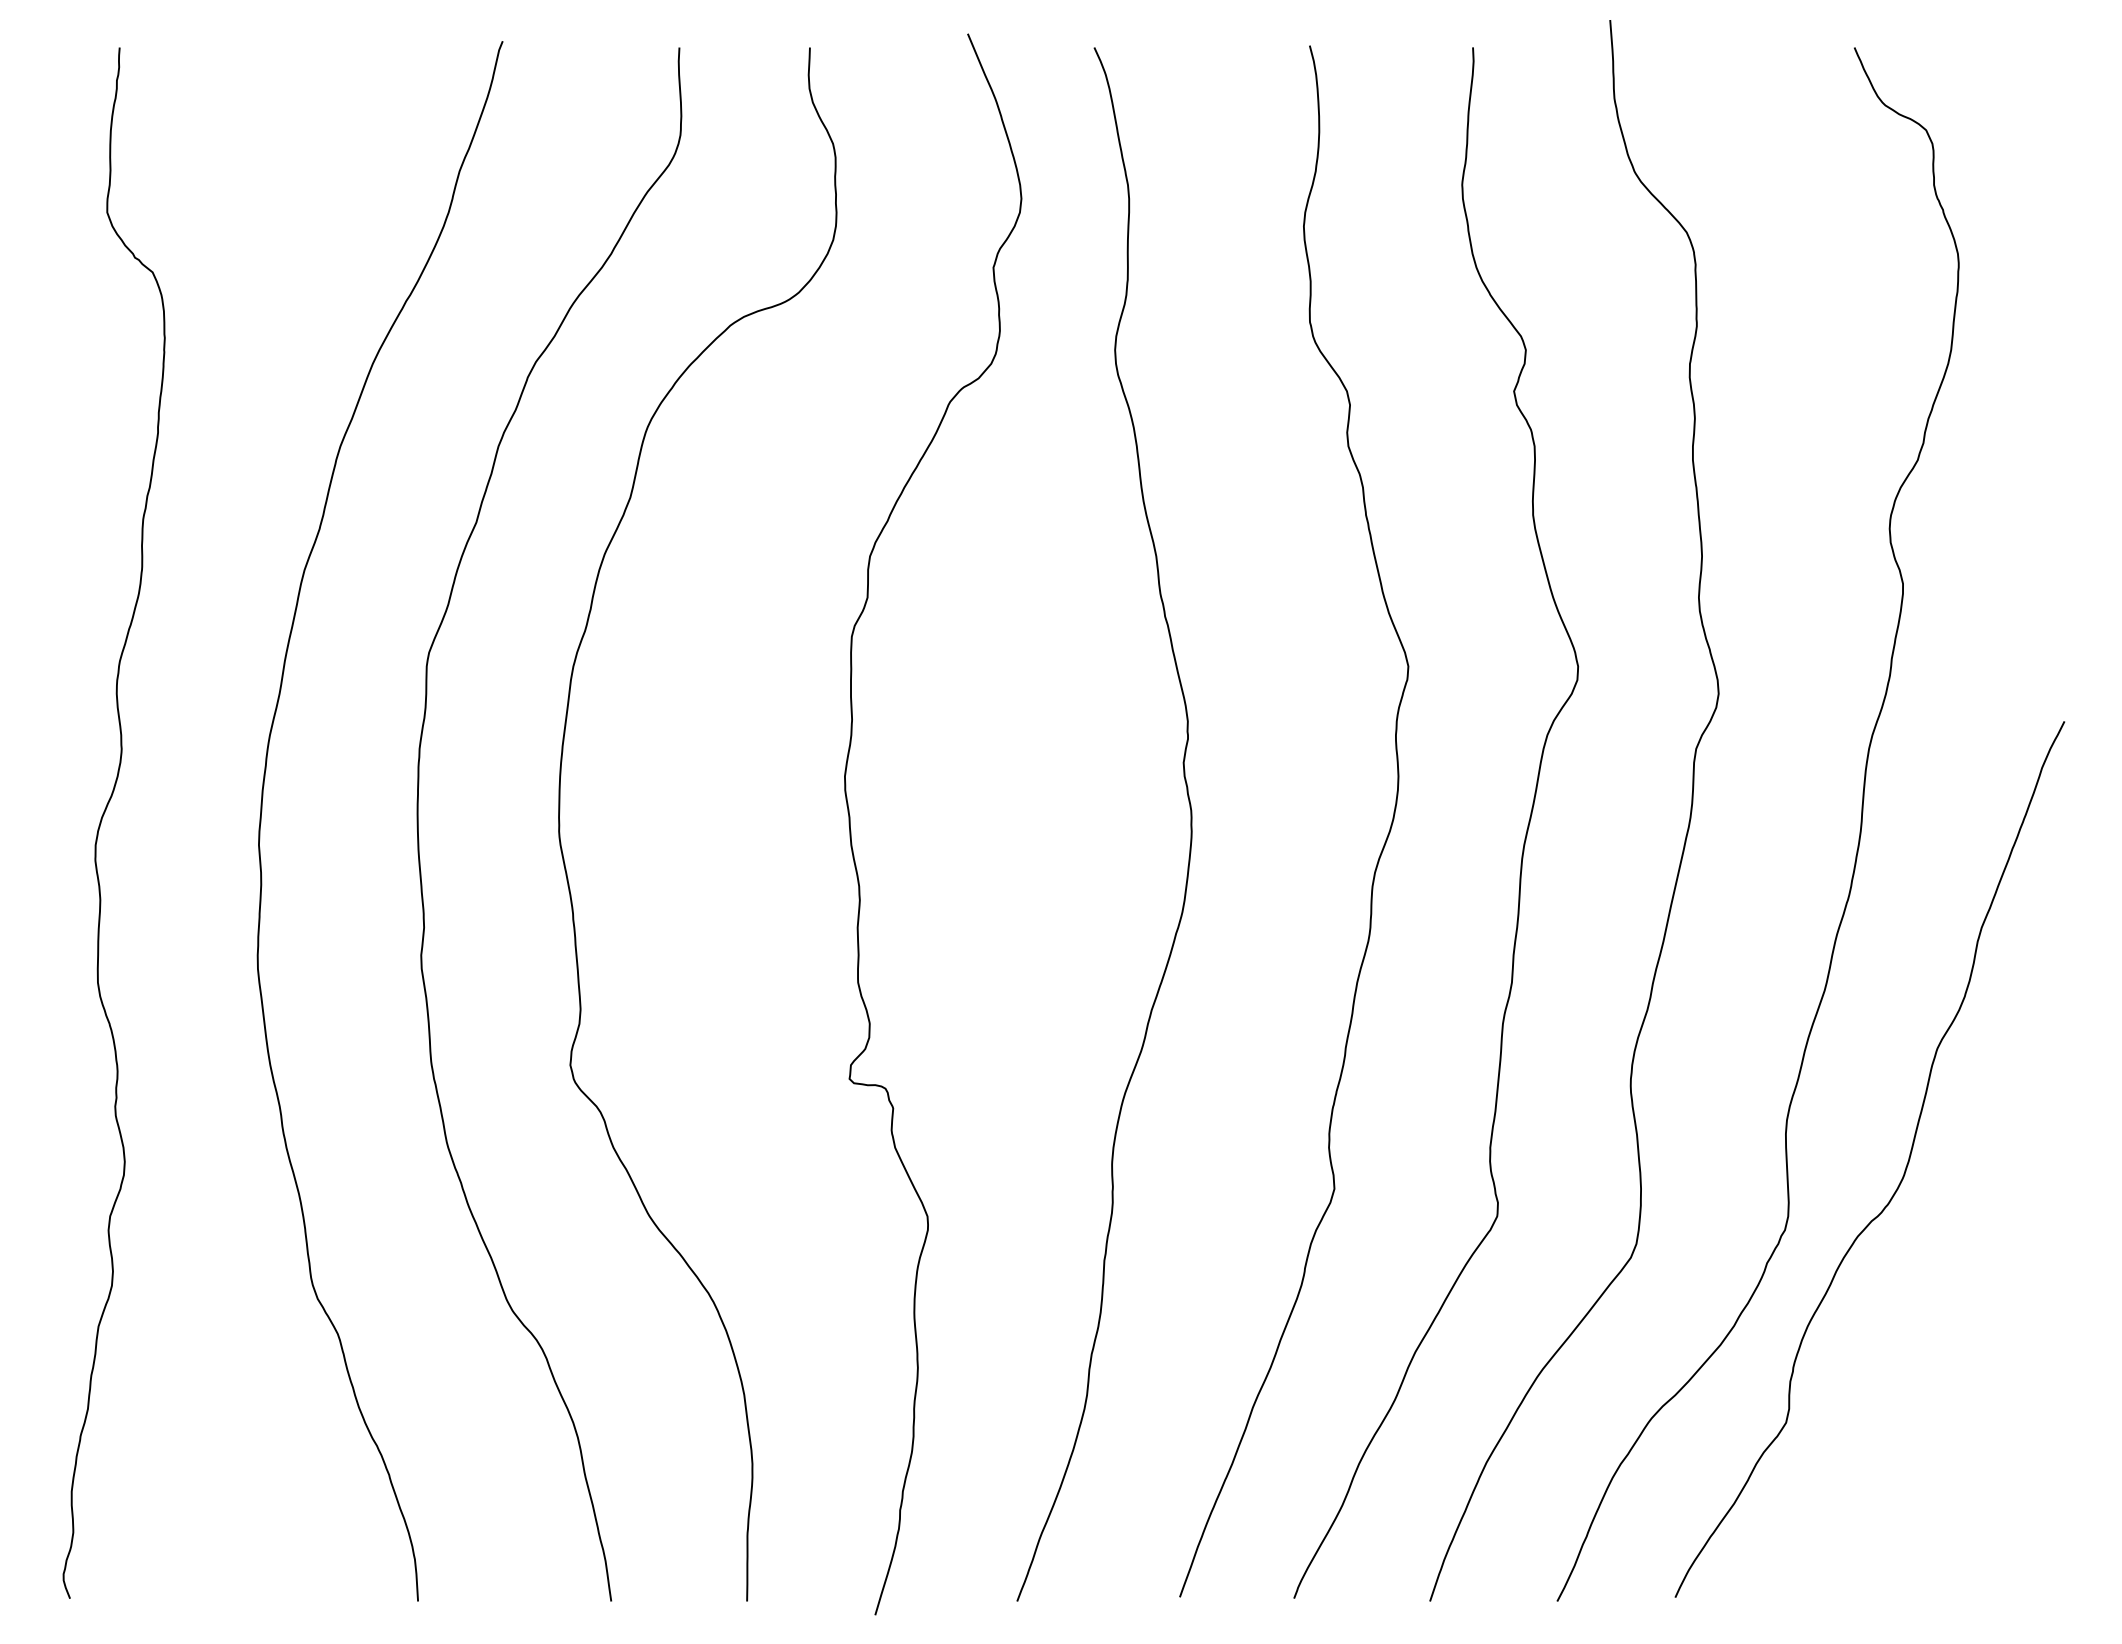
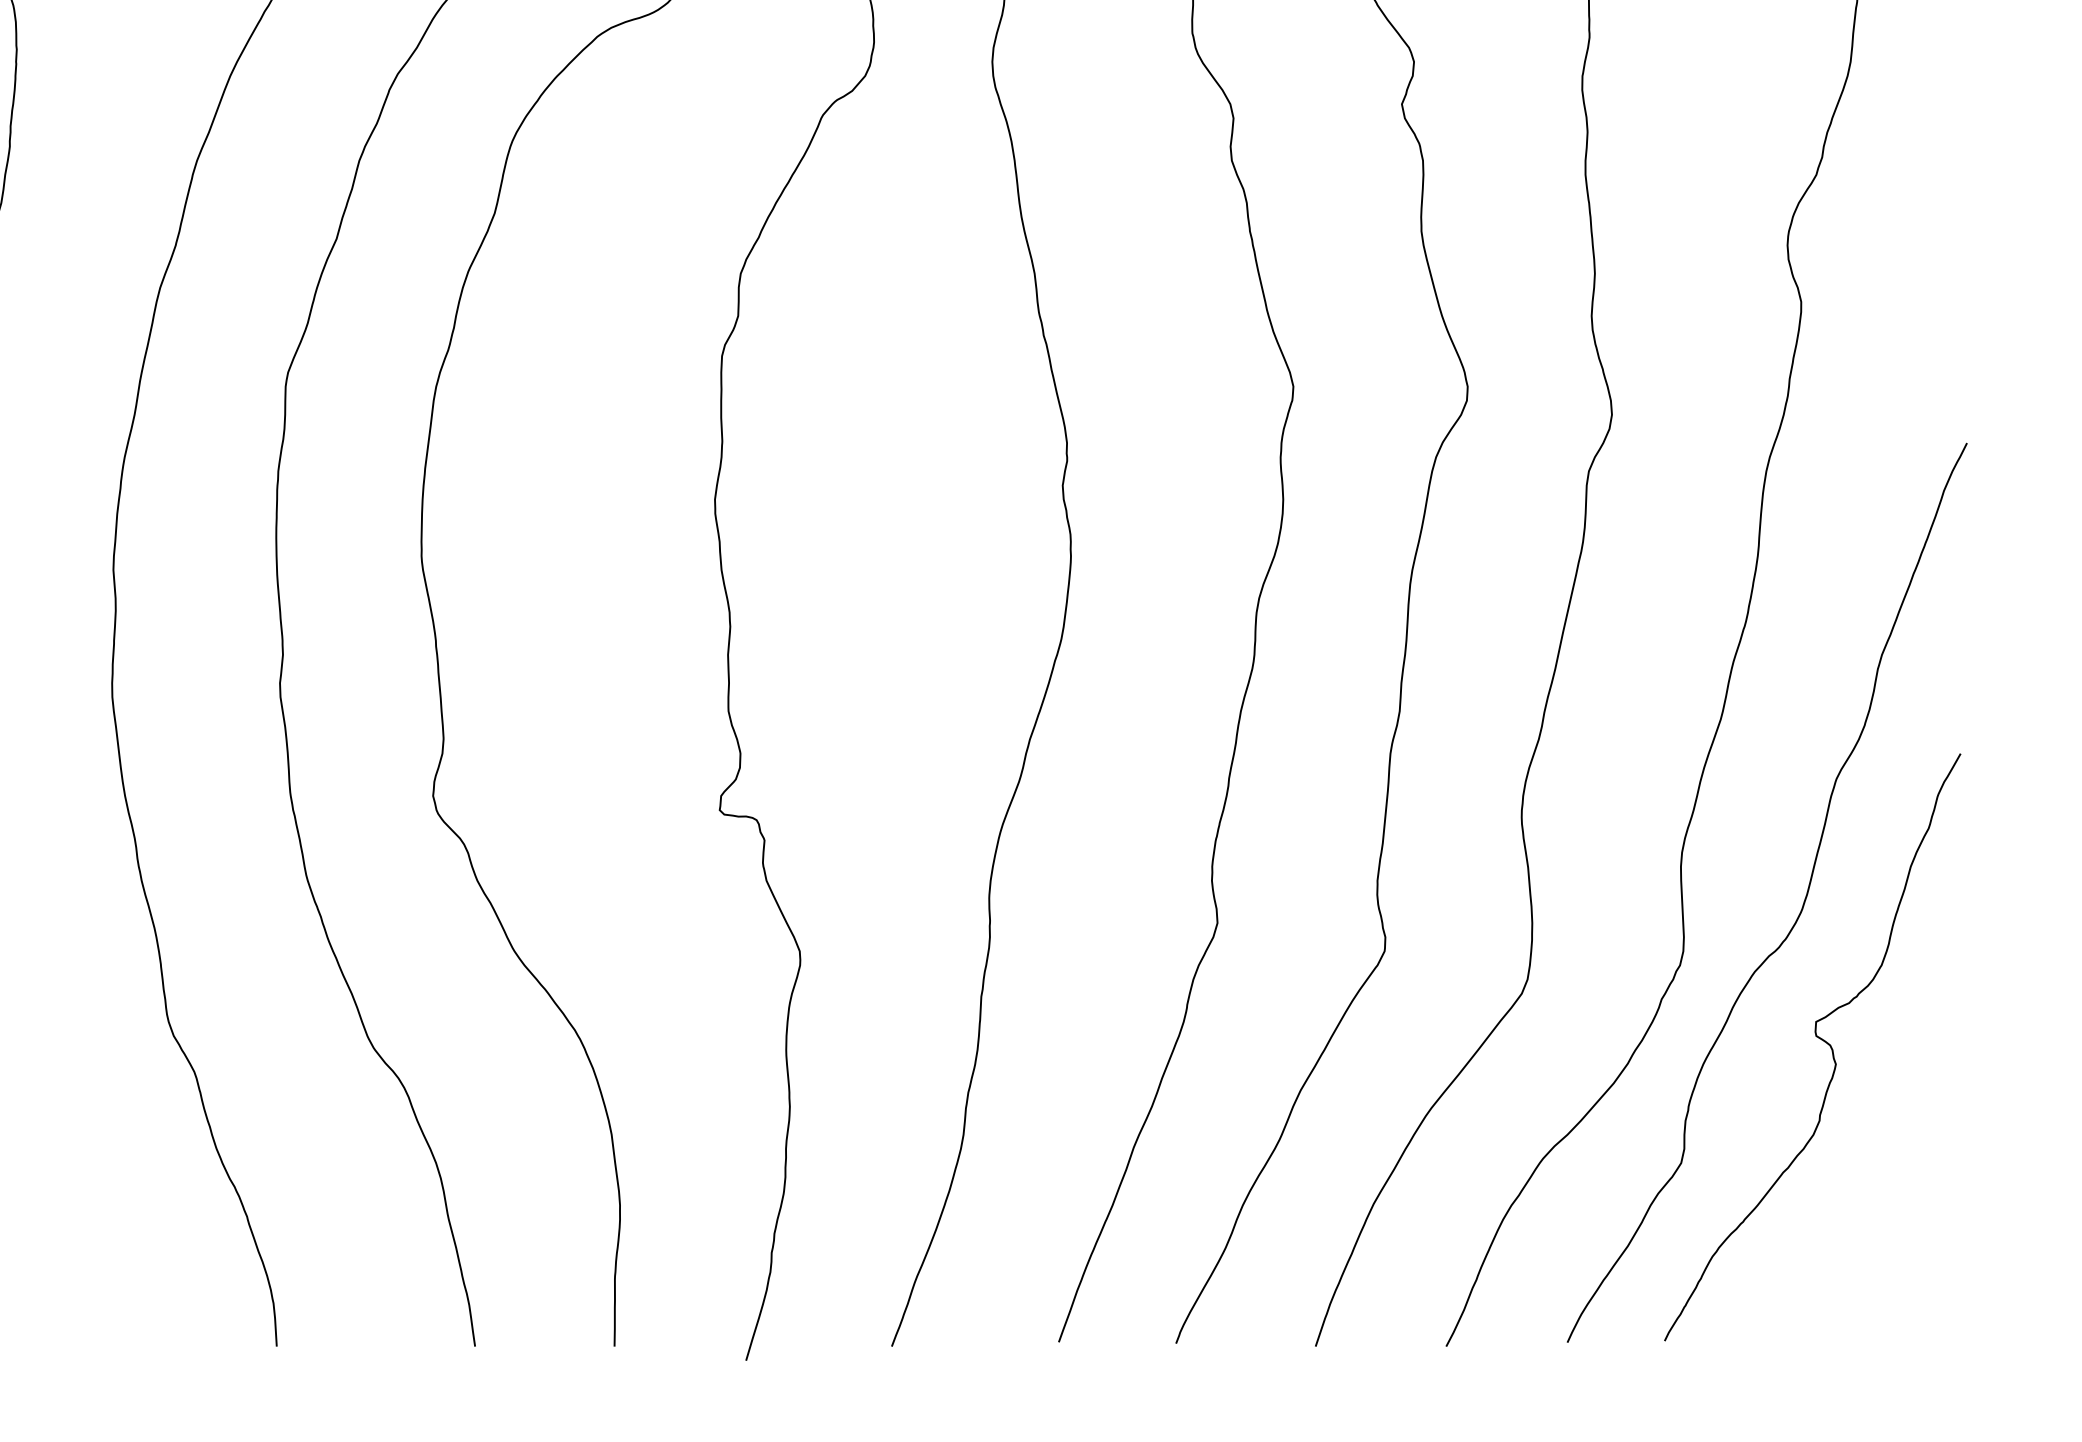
curve: (1919, 1301) -> (1818, 1038), added

